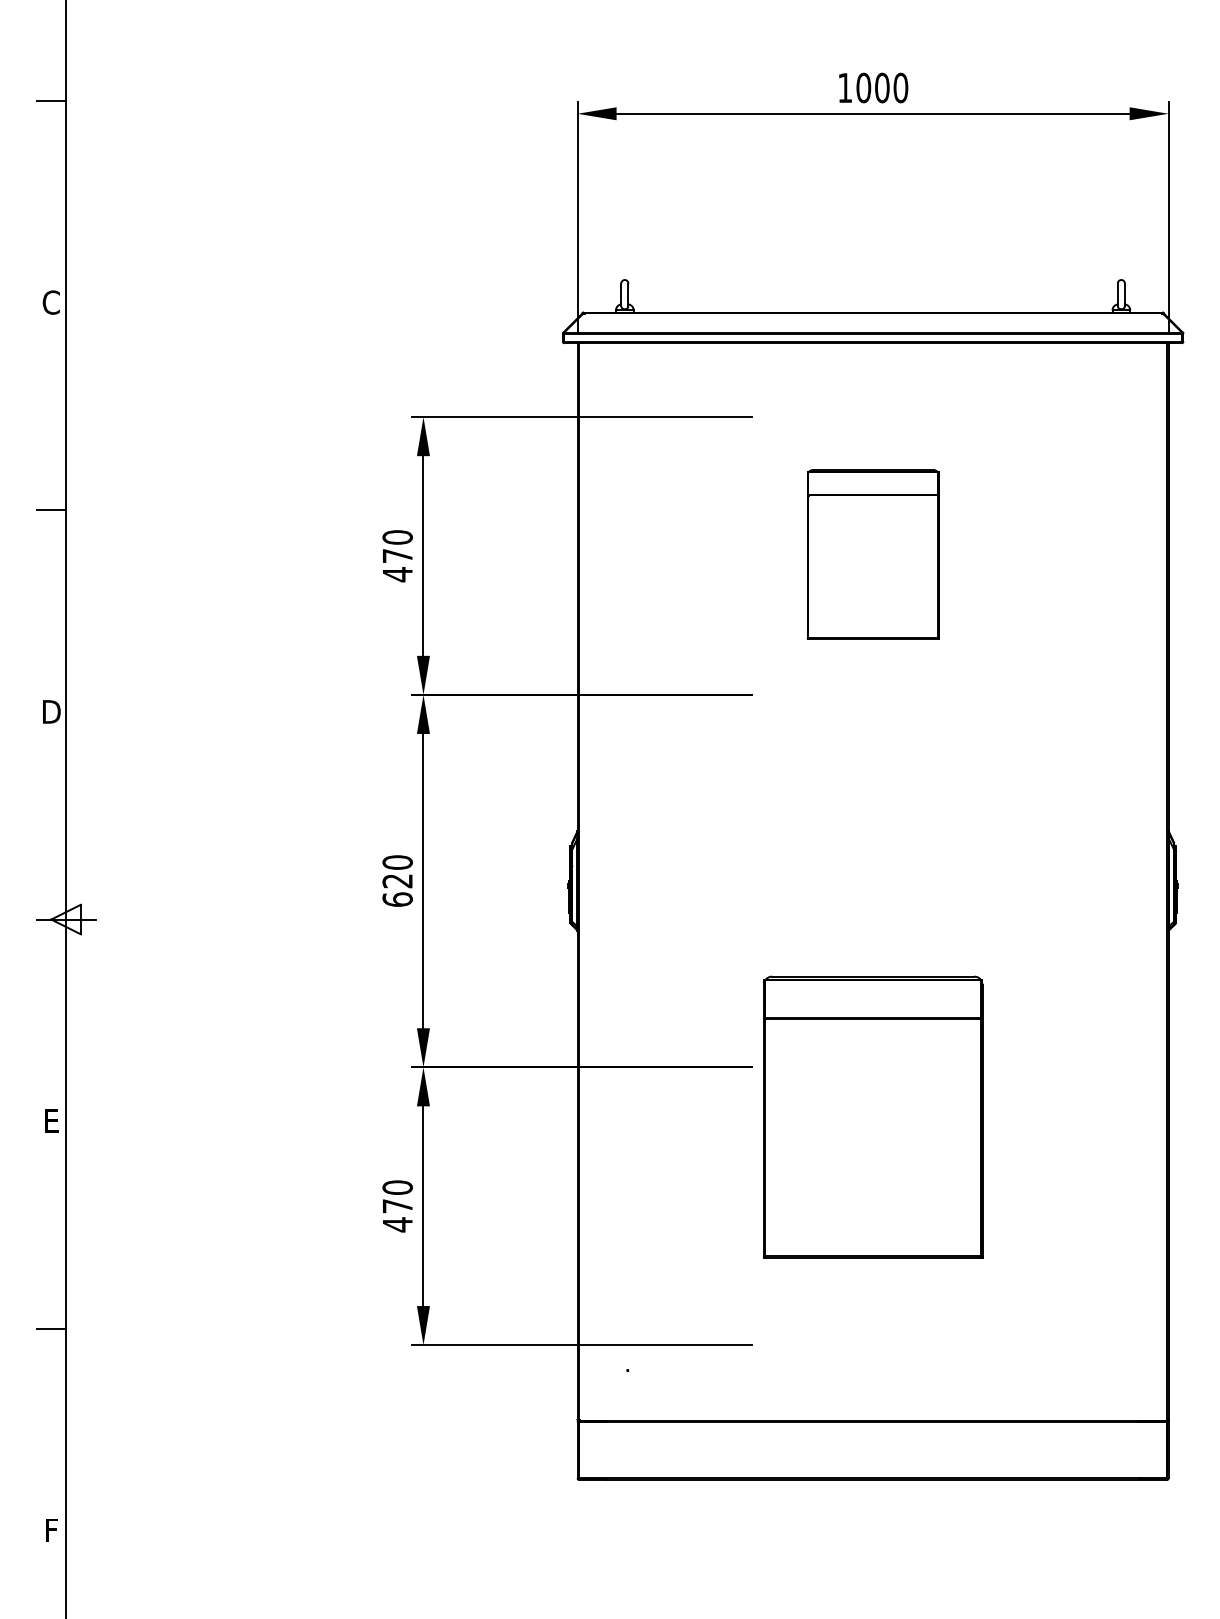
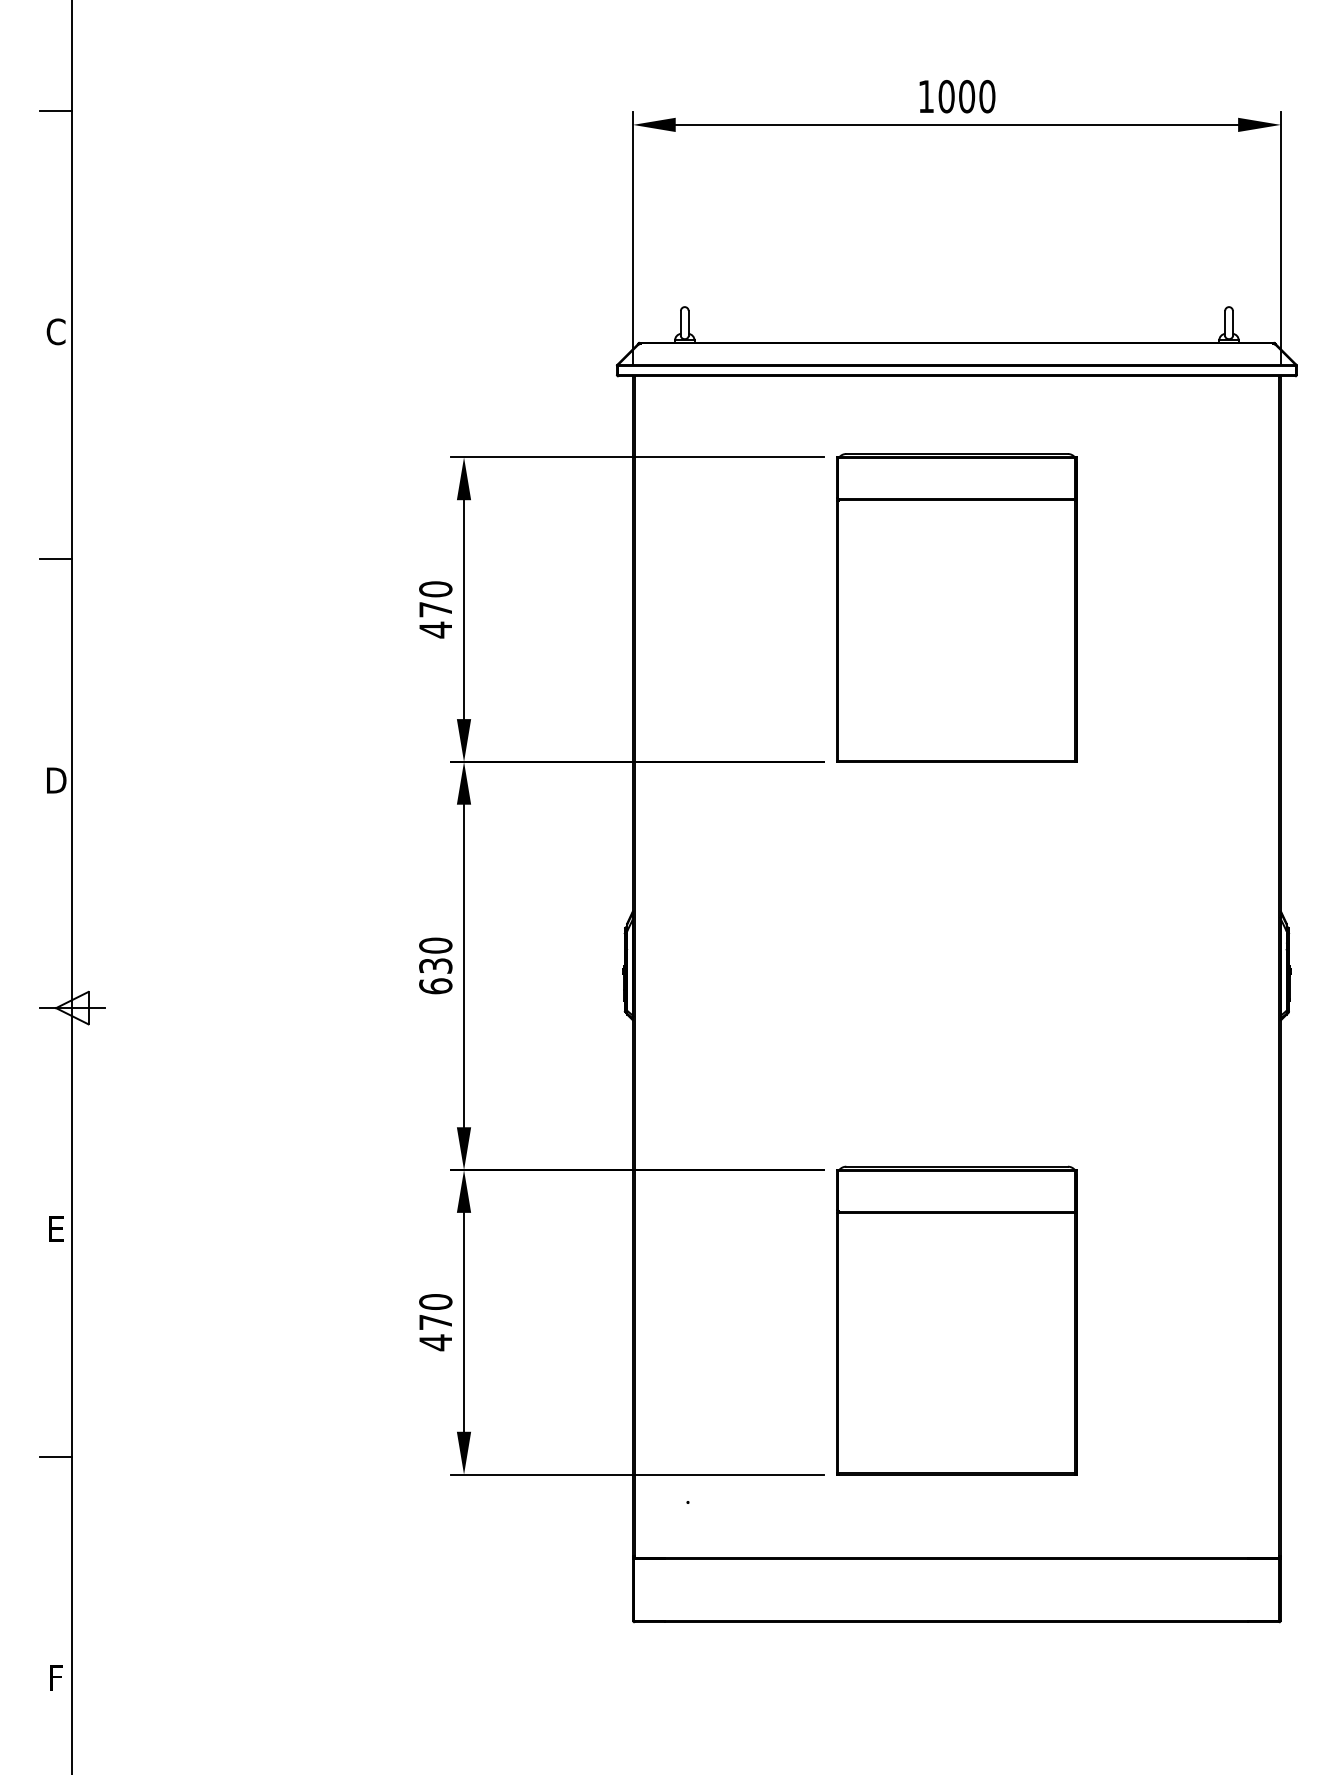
part: (872, 554) -> (956, 607), size x1.67
text: (397, 880) -> (435, 965), 620 -> 630
part: (872, 1116) -> (956, 1320), moved

